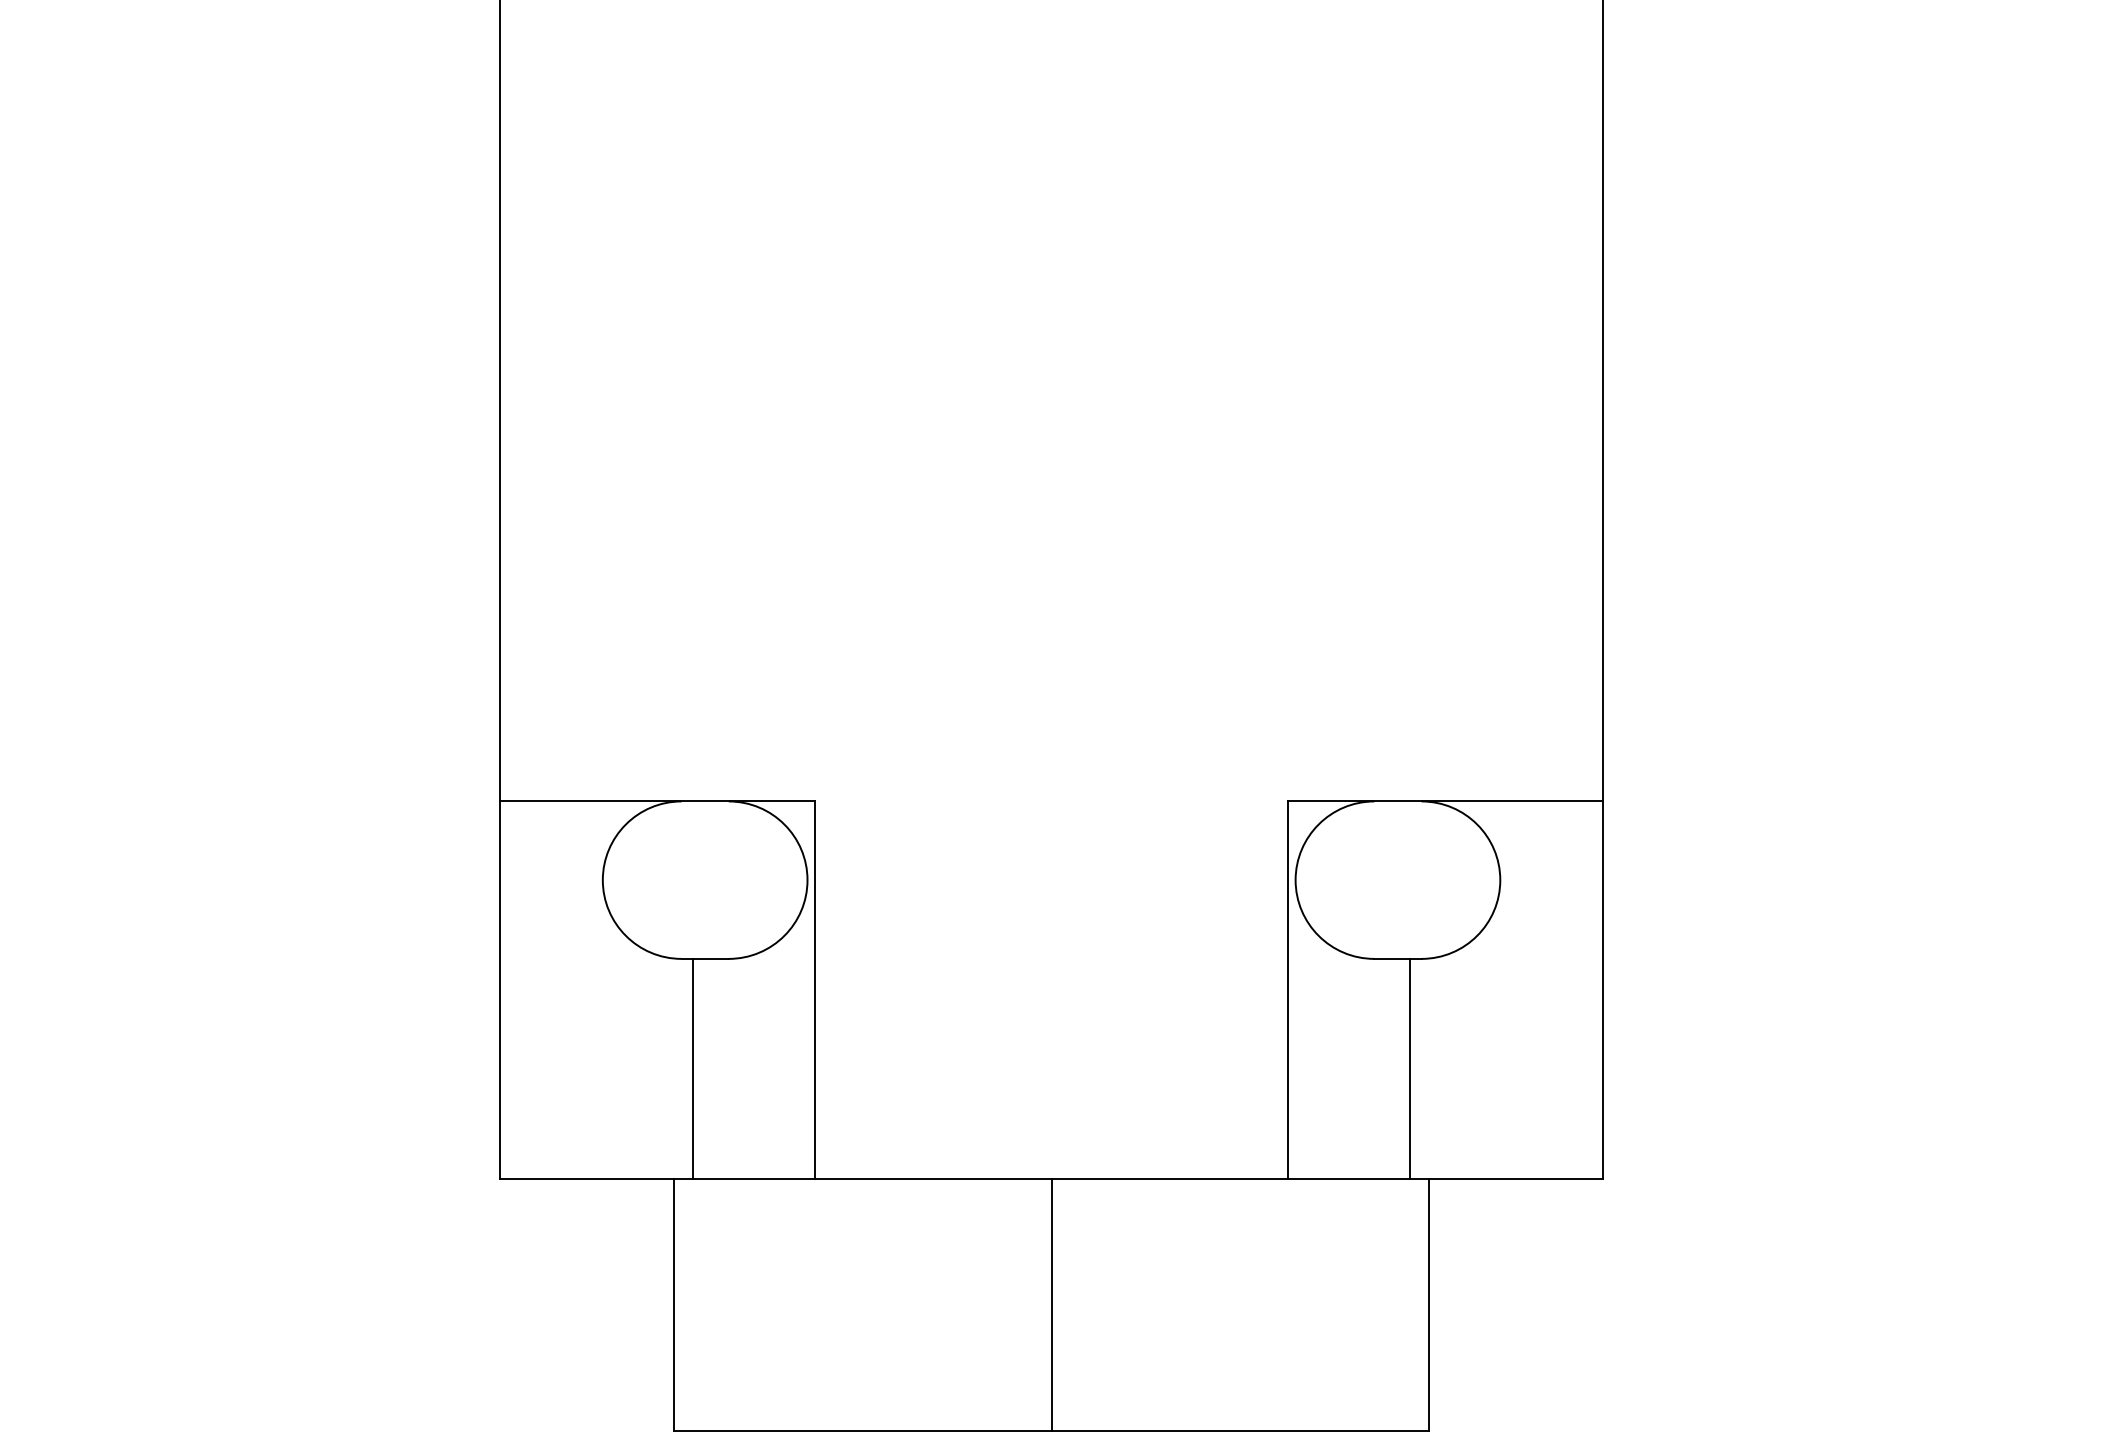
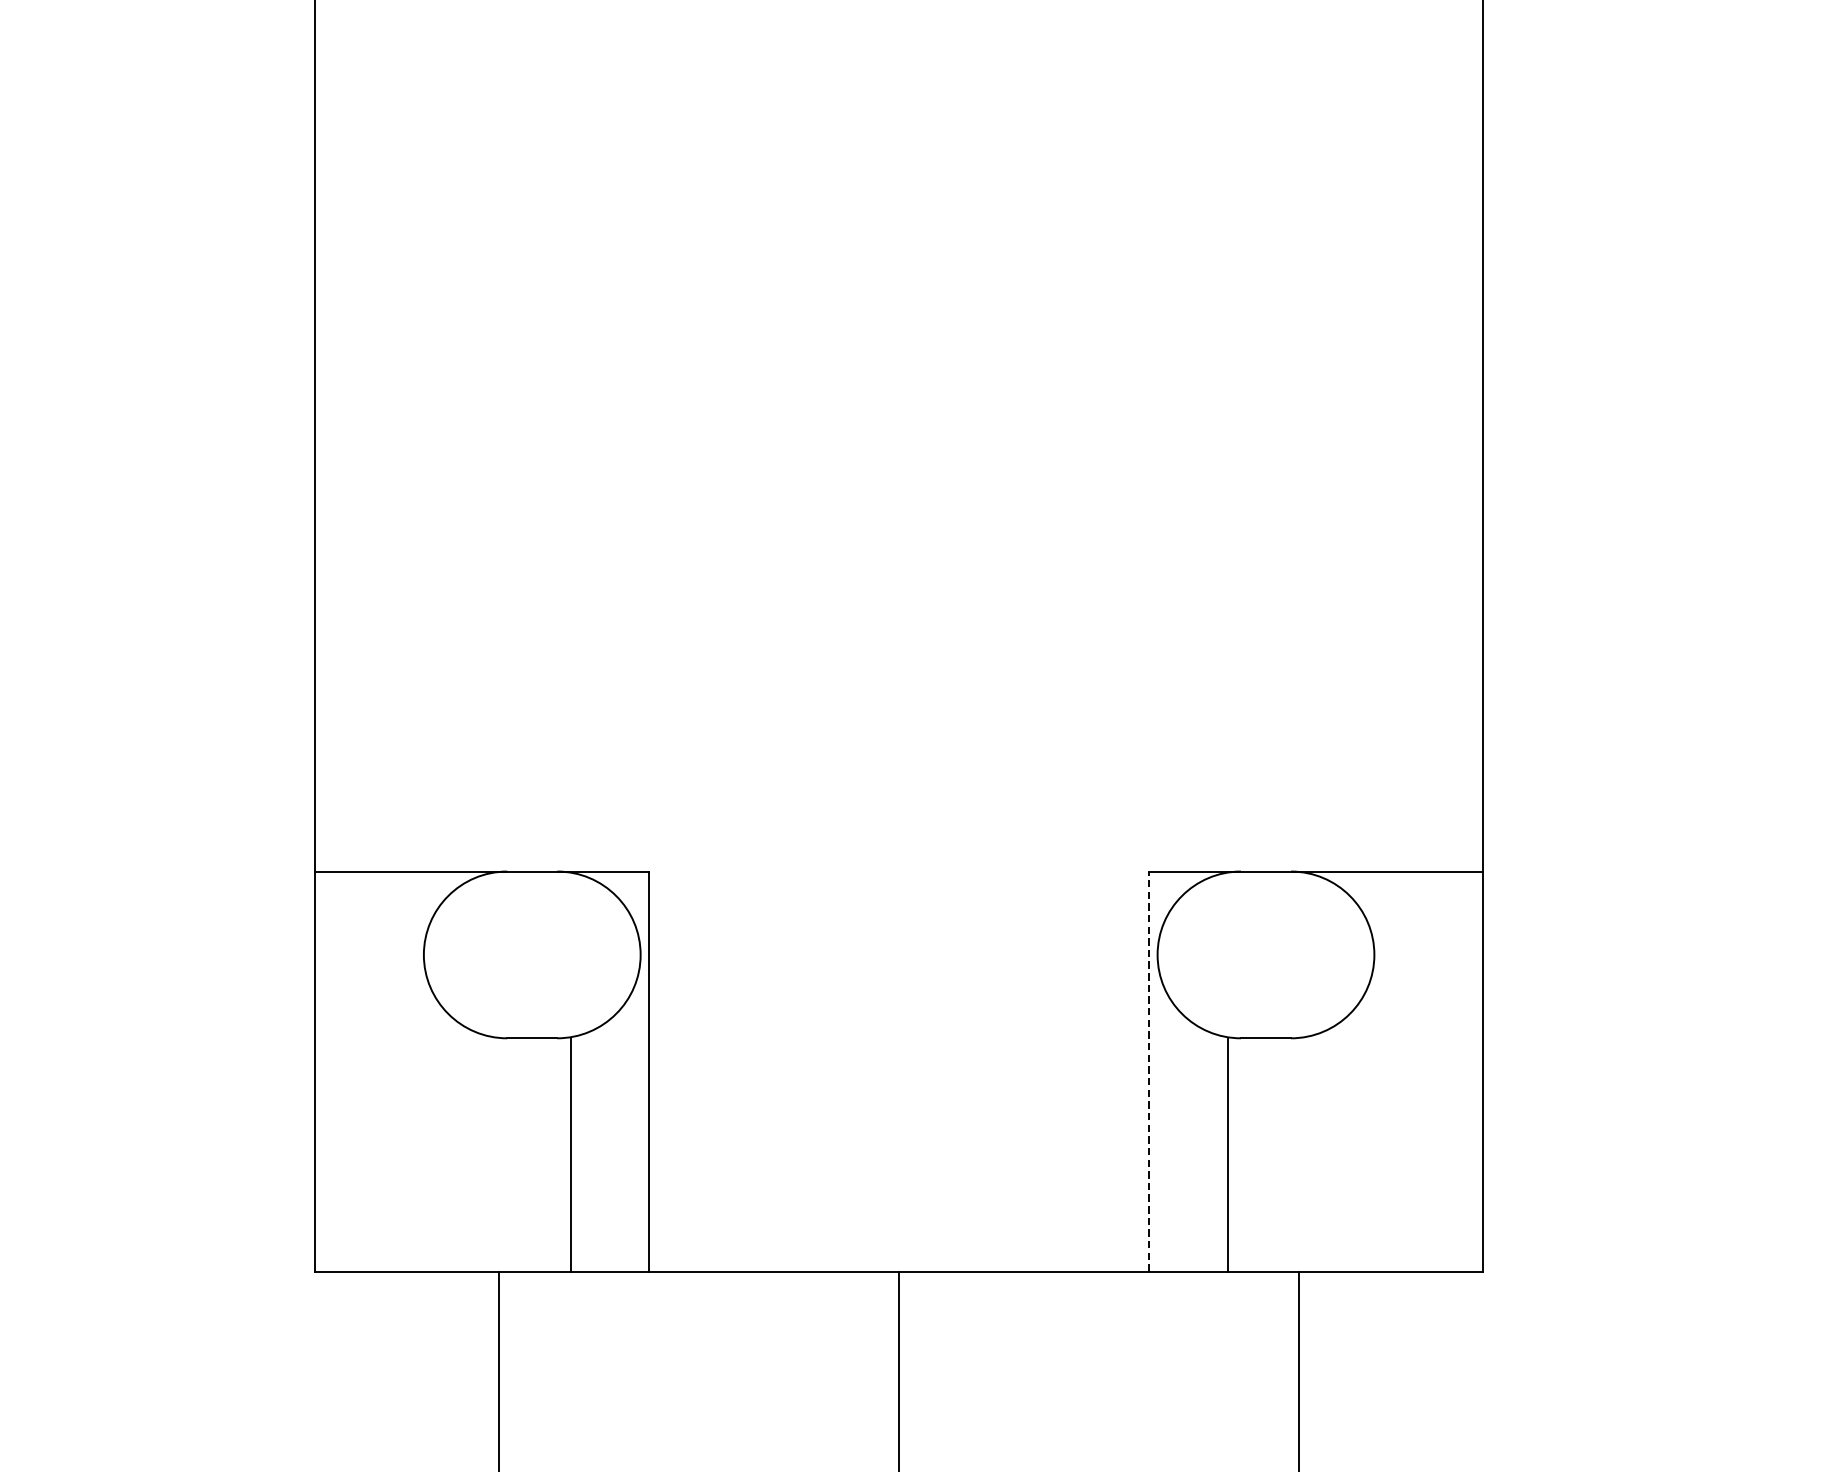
line: (1287, 990) -> (1149, 1071), solid -> dashed
line: (692, 1068) -> (570, 1154), moved
line: (1409, 1068) -> (1227, 1154), moved

